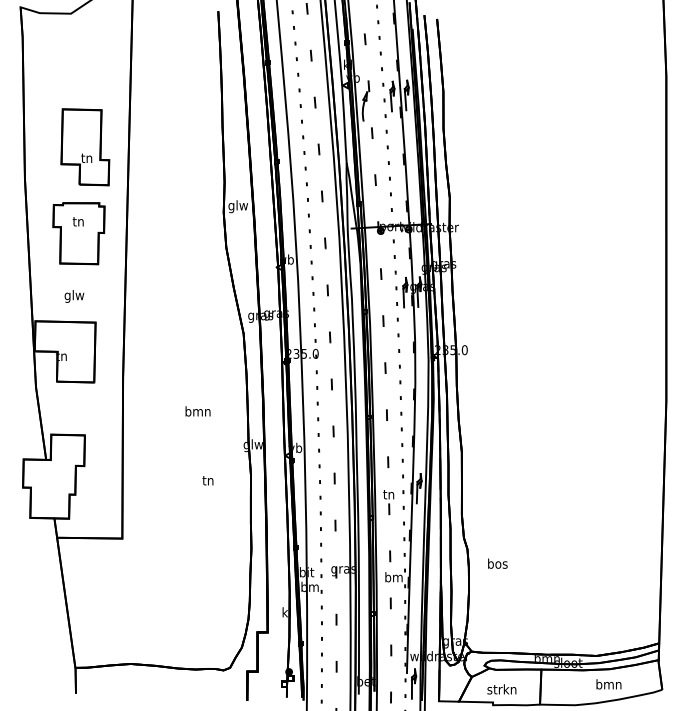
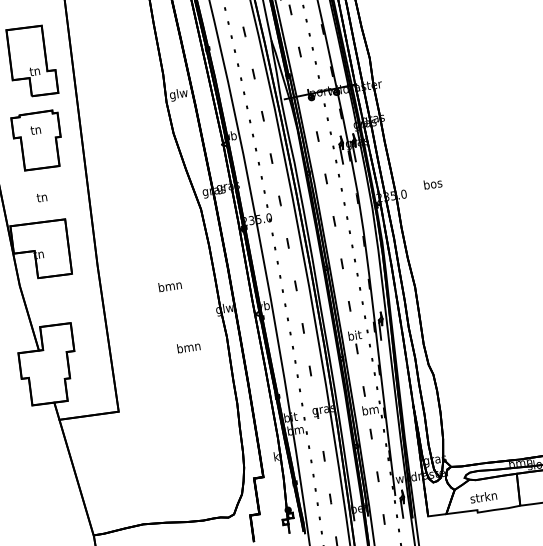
text: (74, 296) -> (42, 198), glw -> tn
text: (207, 480) -> (188, 347), tn -> bmn
text: (389, 494) -> (355, 335), tn -> bit
text: (497, 563) -> (432, 183), moved

